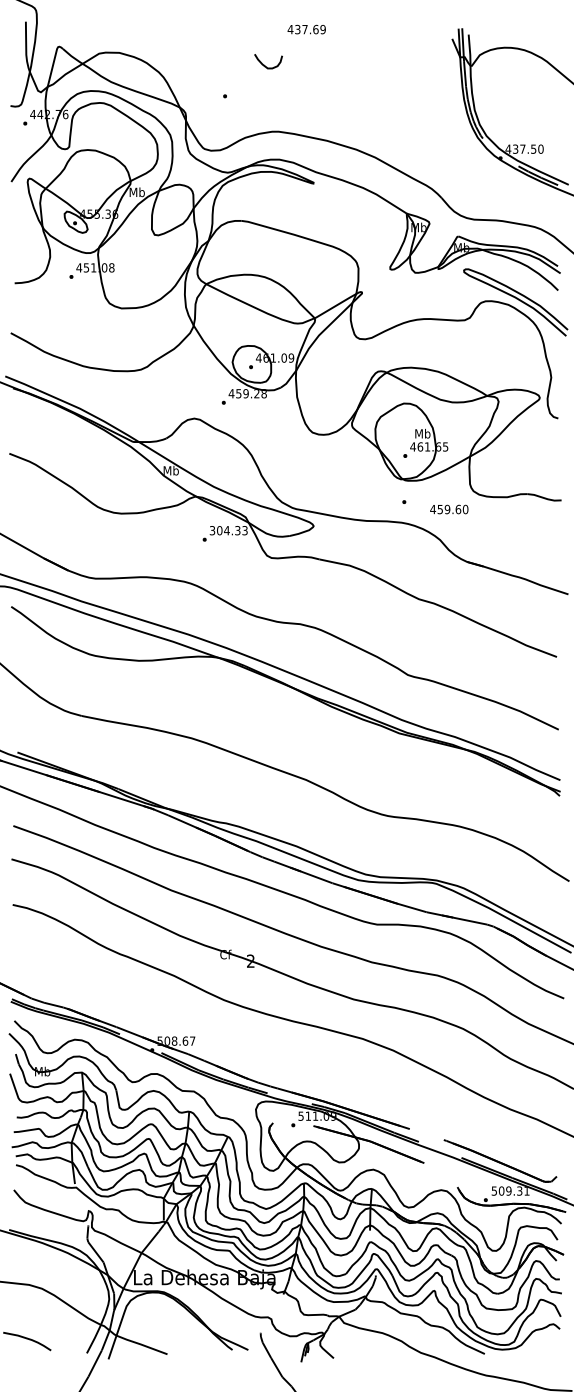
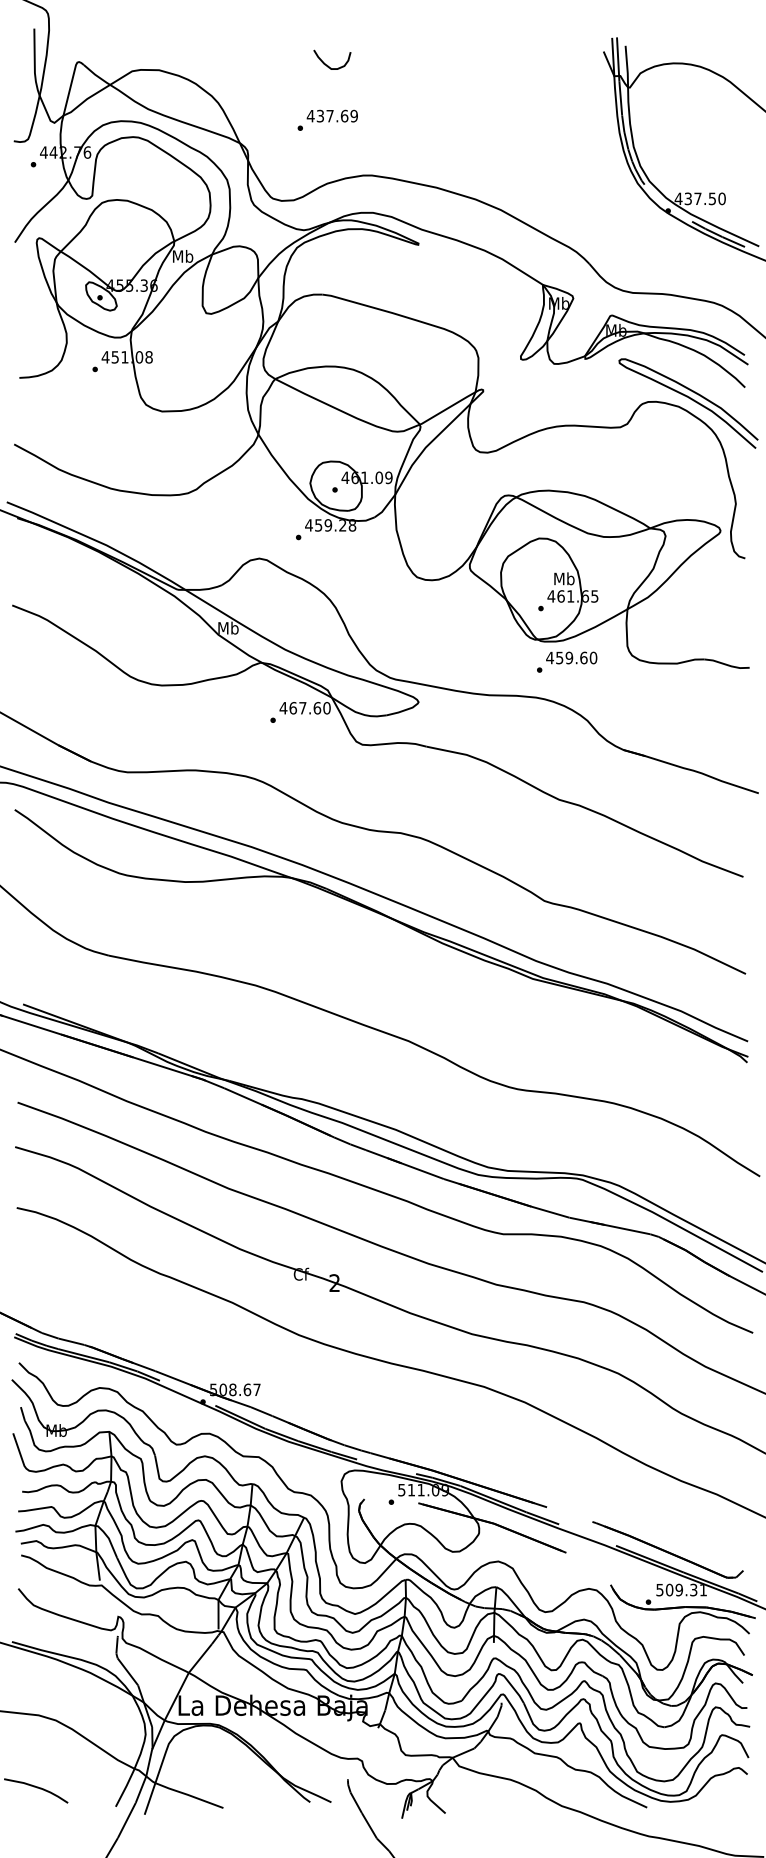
text: (306, 29) -> (331, 115), moved
curve: (264, 65) -> (327, 64), moved
text: (449, 509) -> (571, 657), moved
text: (228, 530) -> (304, 707), 304.33 -> 467.60

